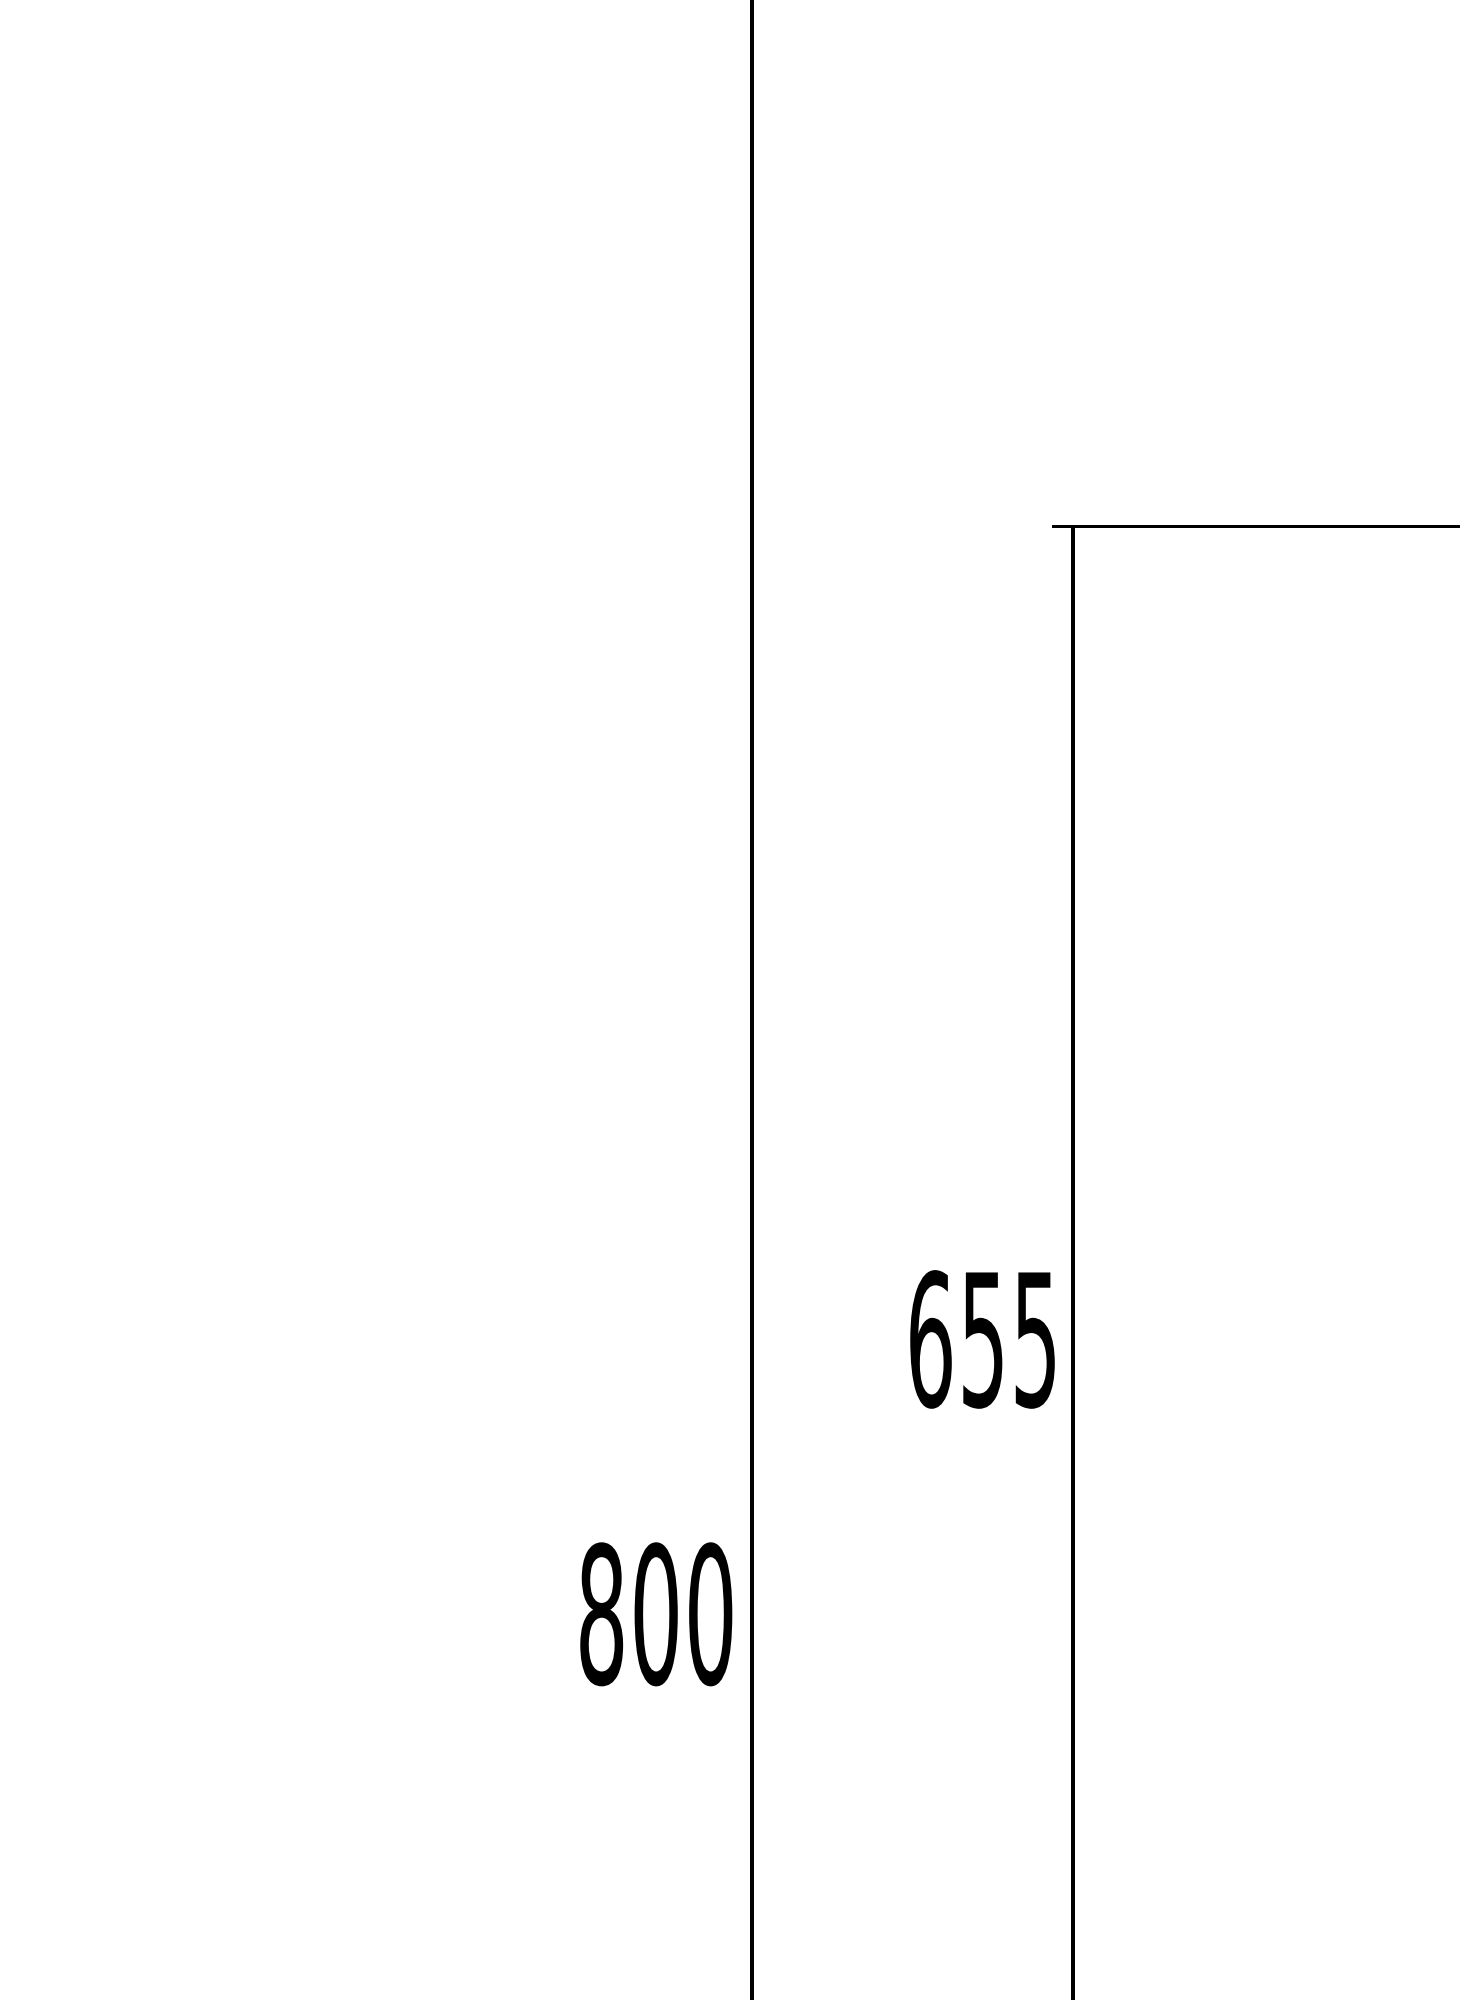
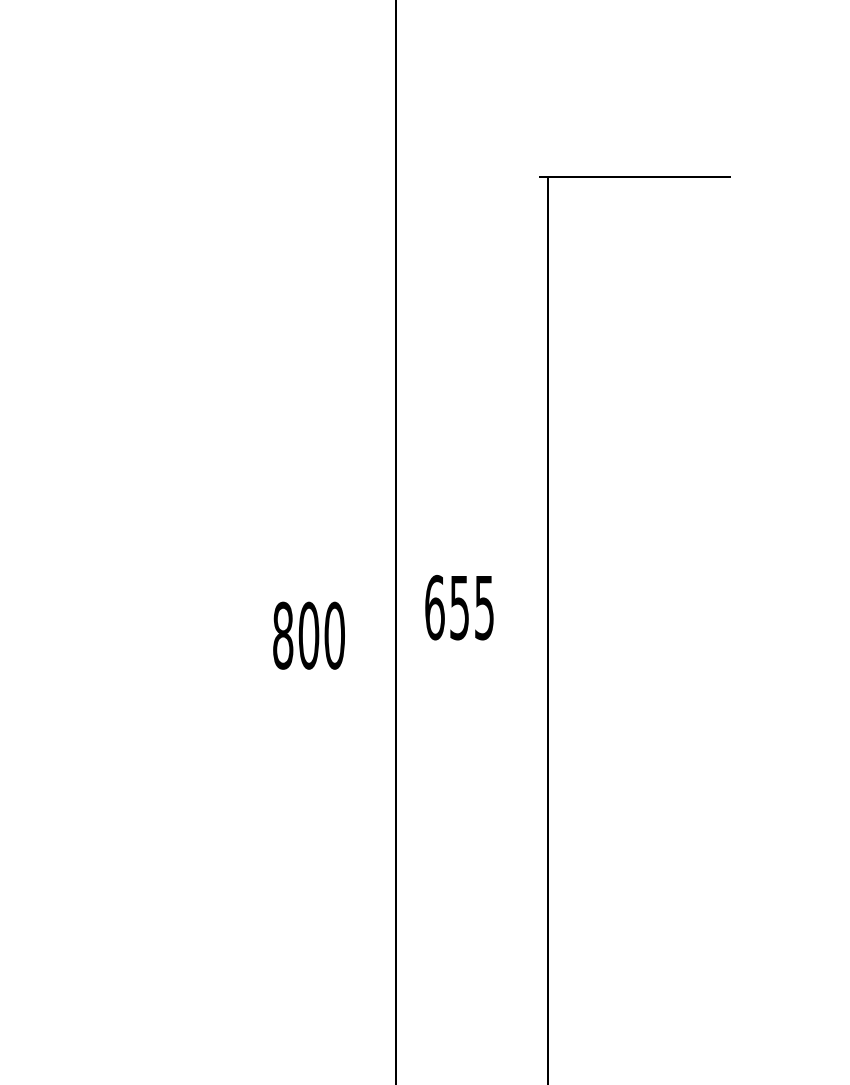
text: (982, 1339) -> (459, 607), moved
text: (655, 1613) -> (308, 635), moved

